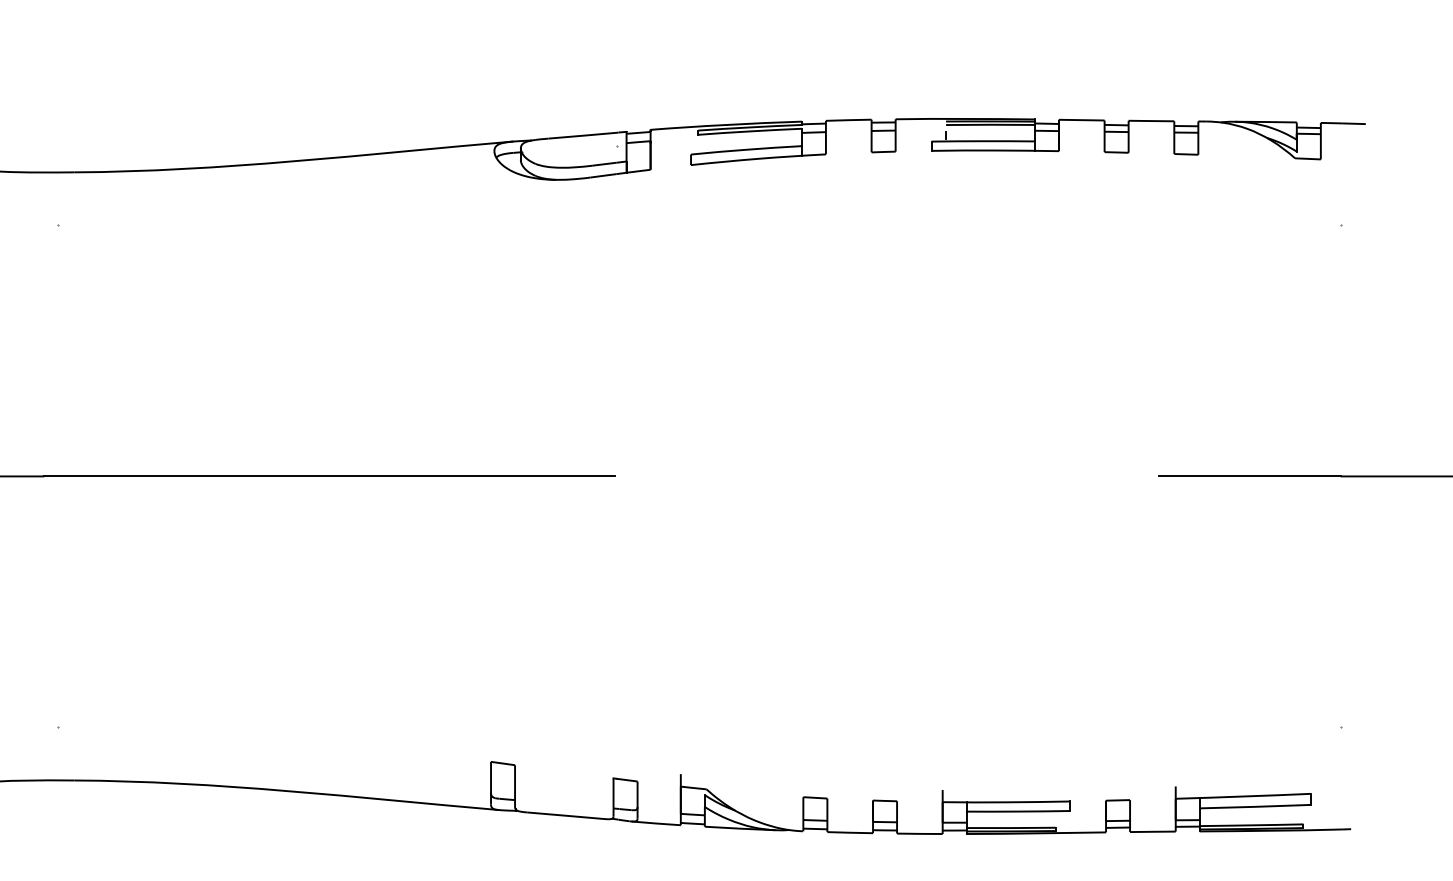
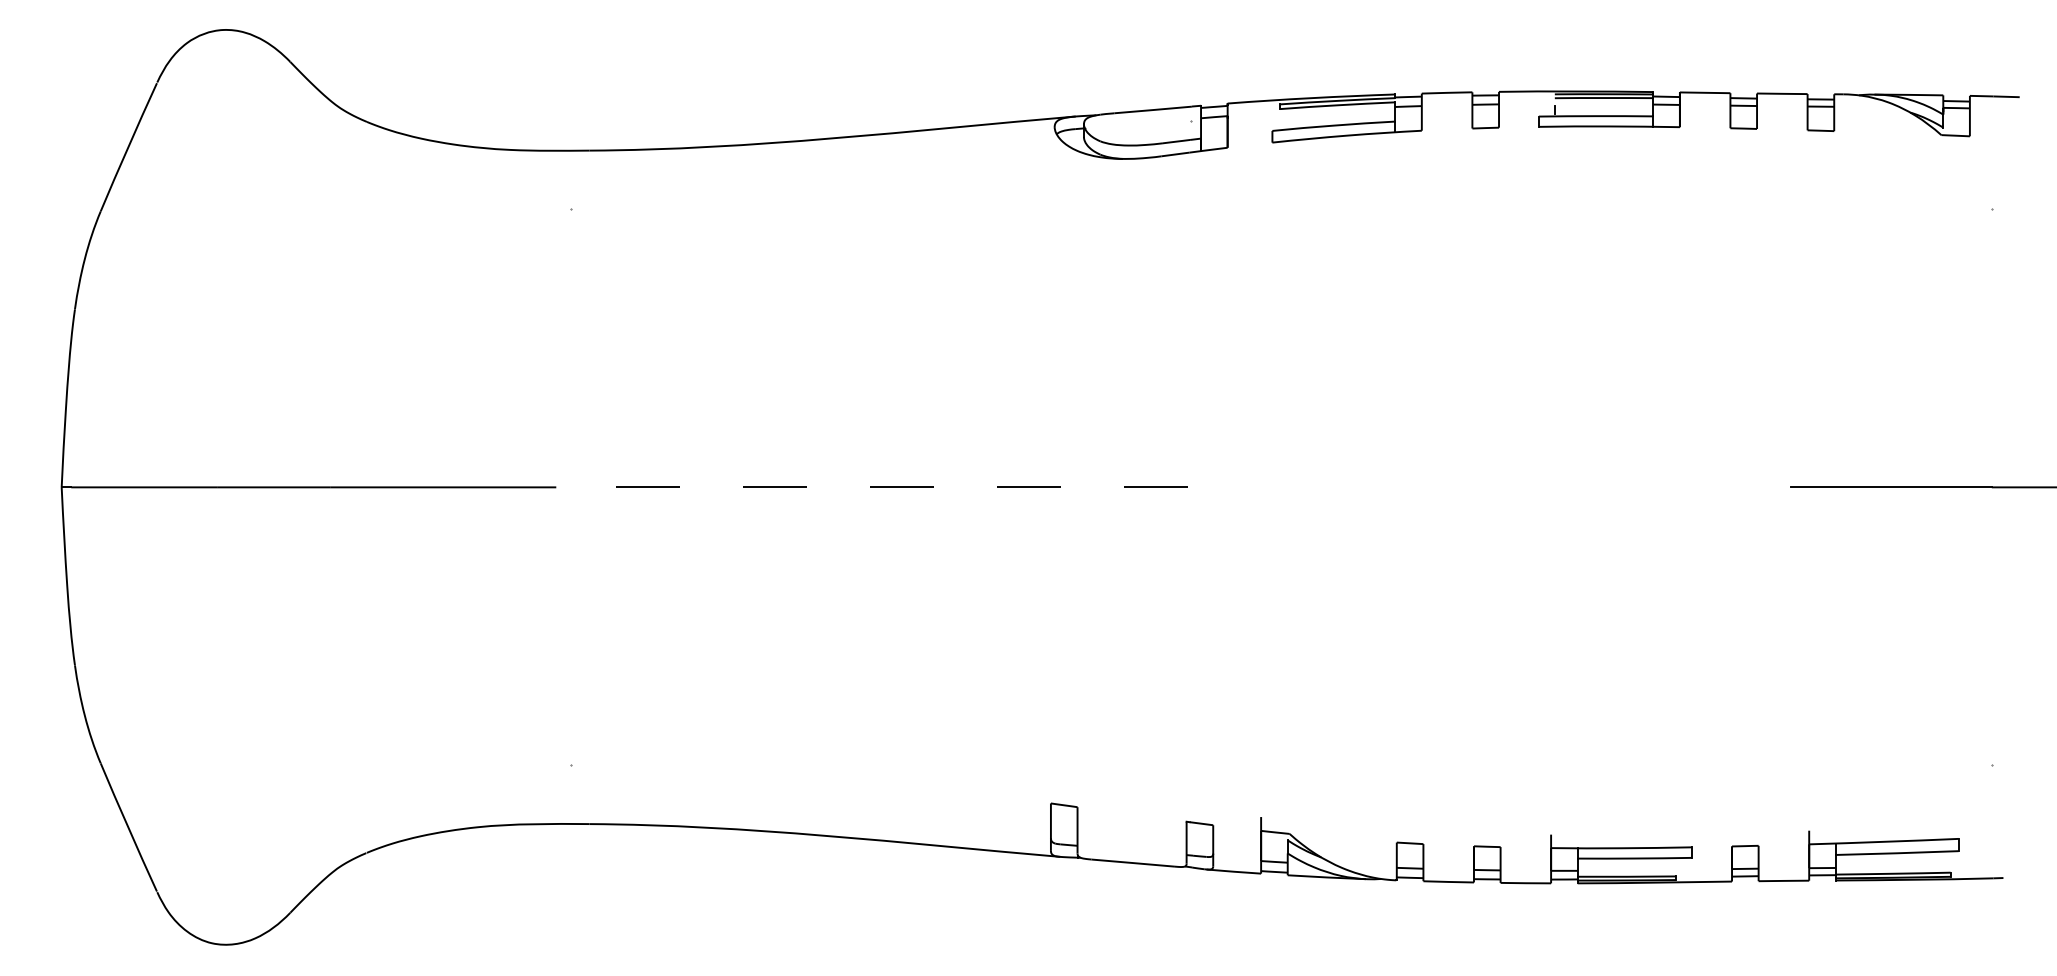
line: (329, 476) -> (872, 487), solid -> dashed

